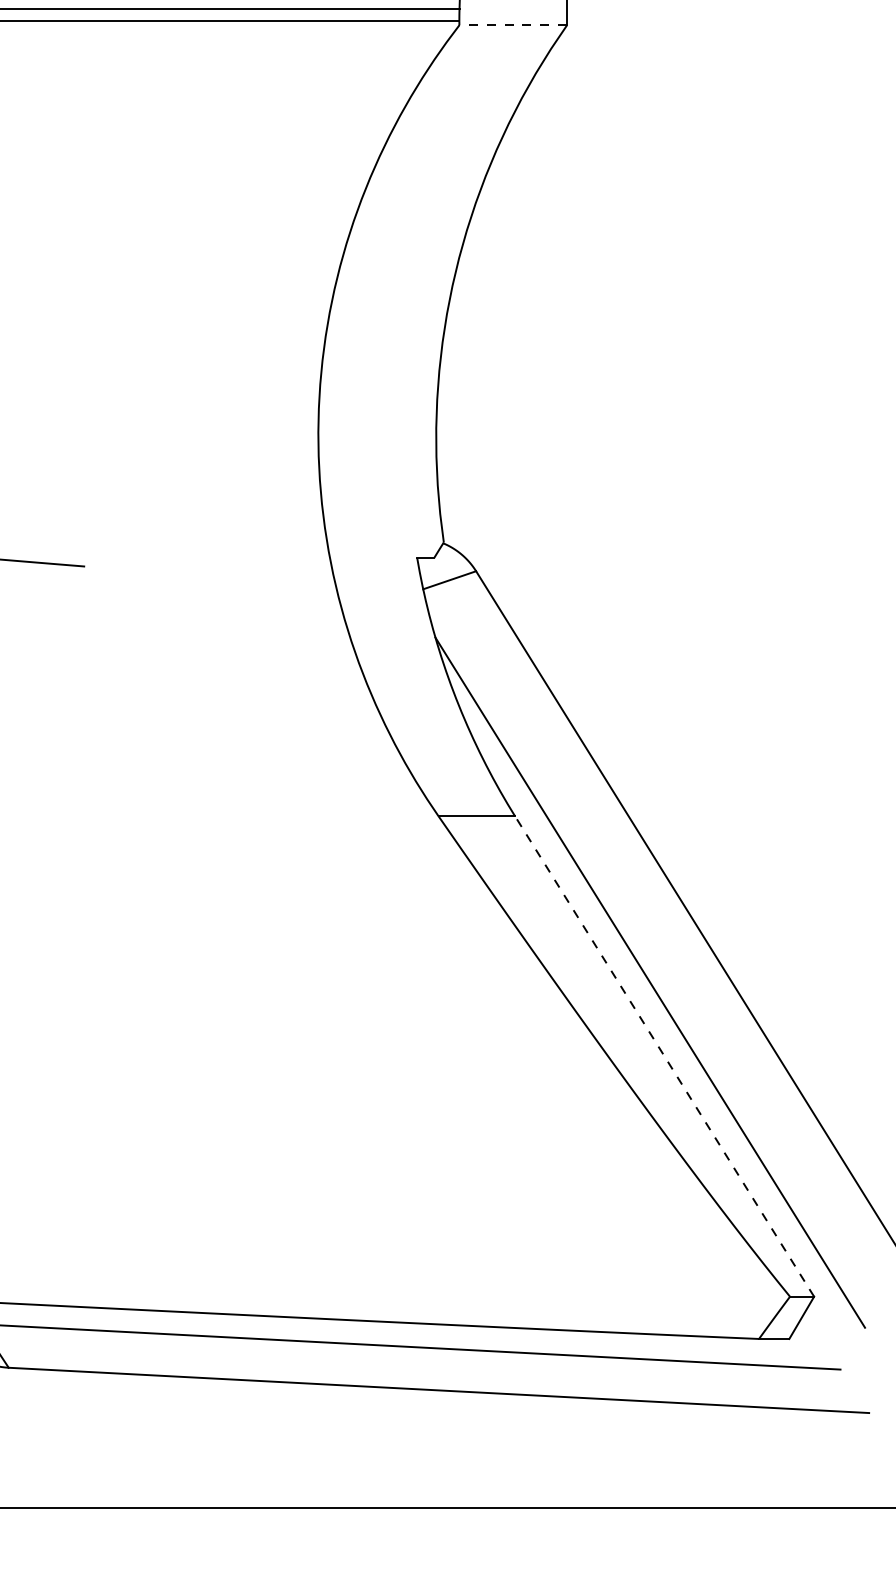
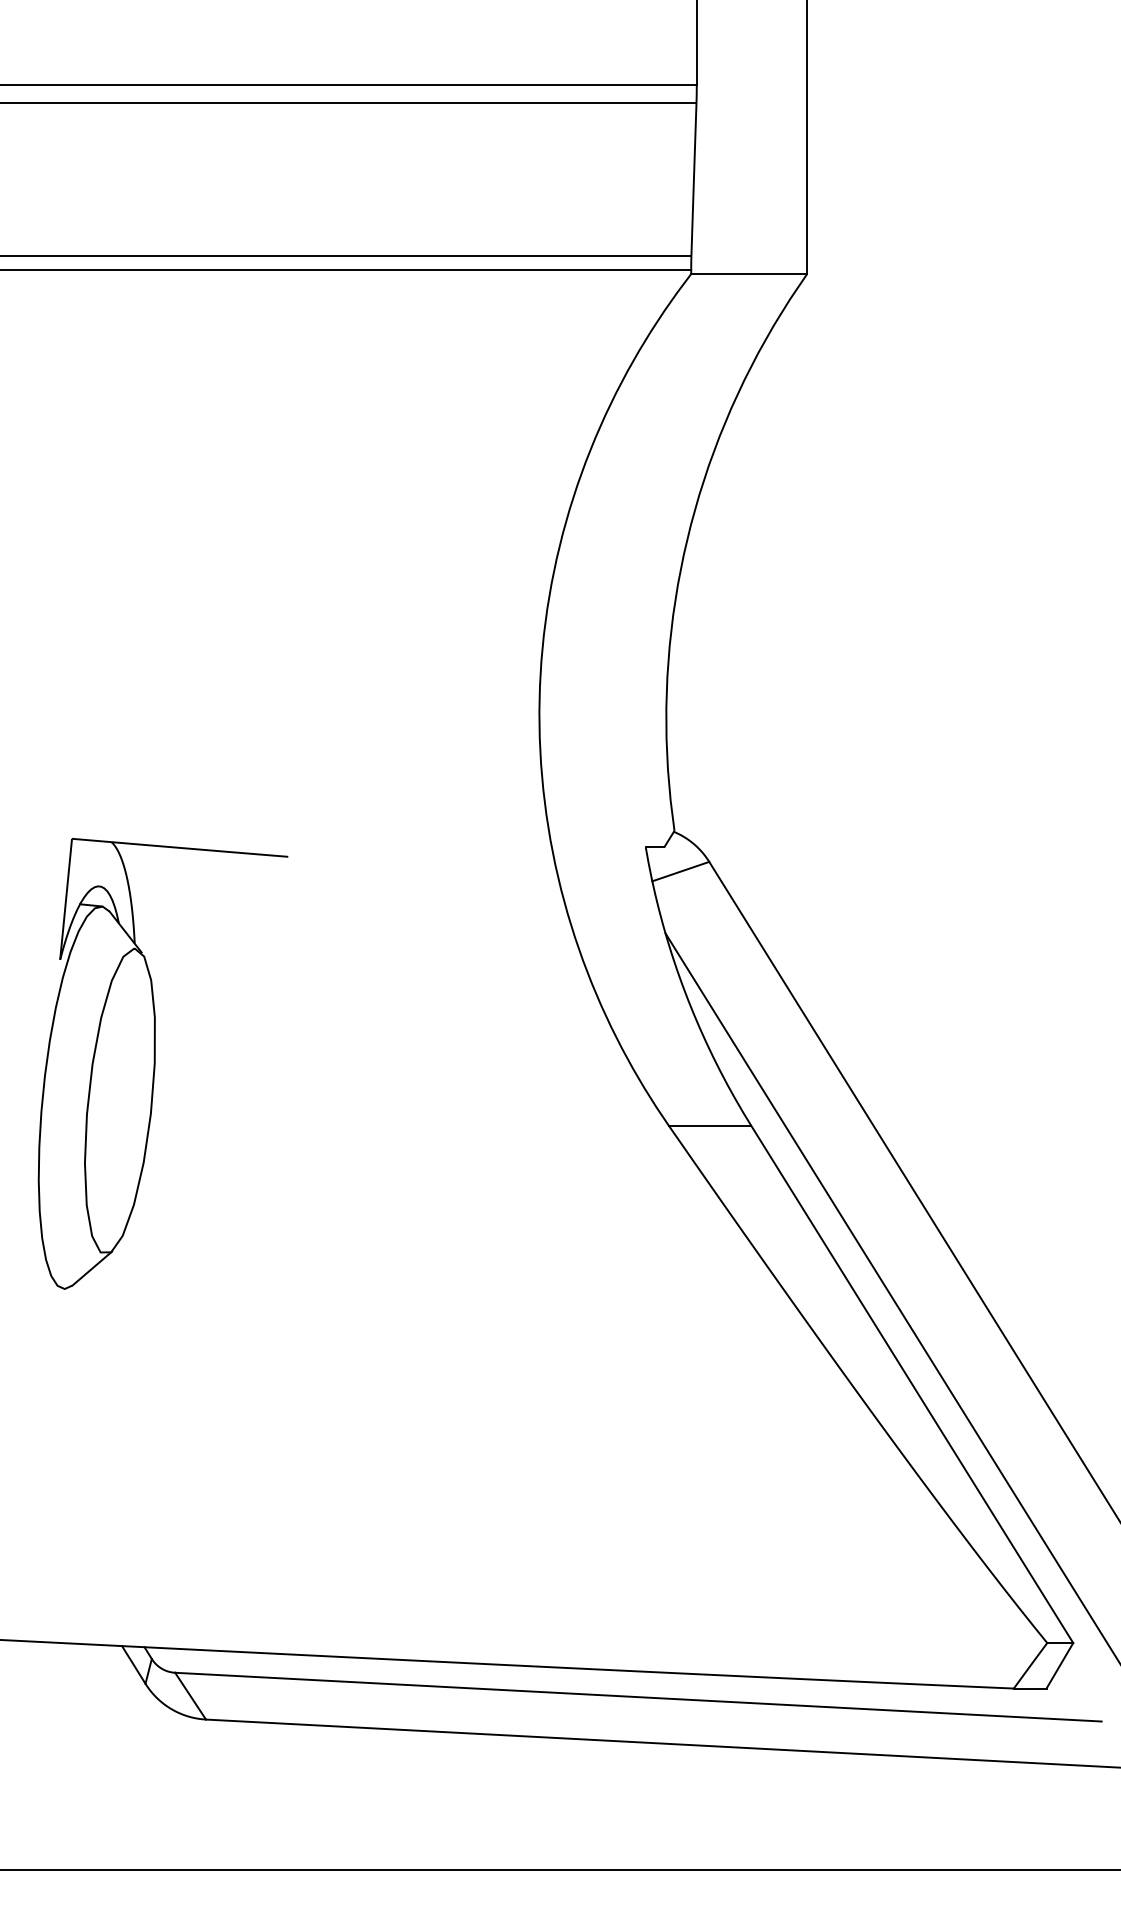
line: (513, 25) -> (749, 274), dashed -> solid
line: (664, 1056) -> (912, 1384), dashed -> solid

